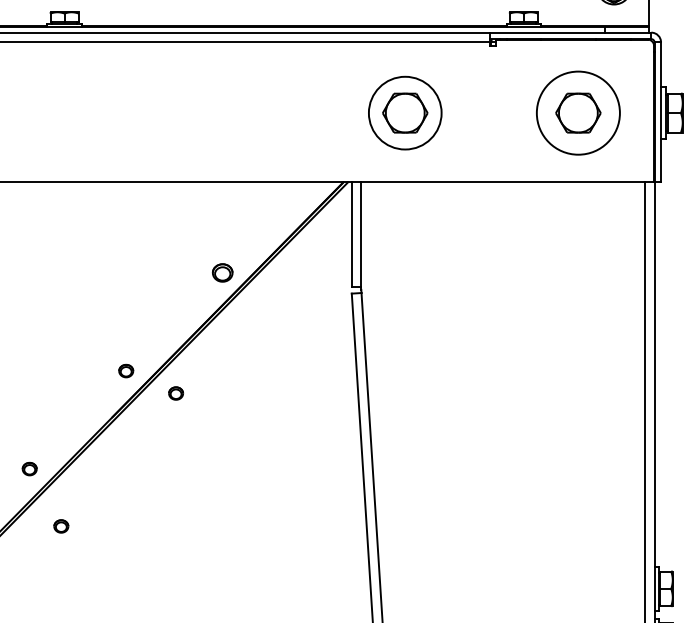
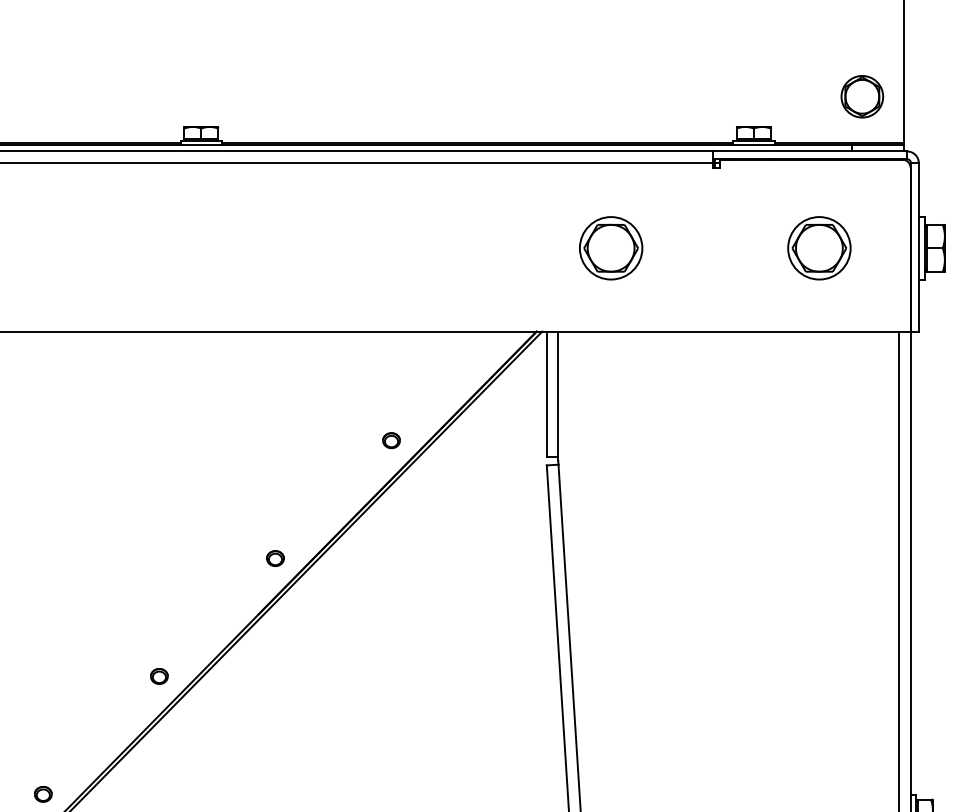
circle: (404, 113) -> (610, 248), size x0.71
circle: (578, 113) -> (819, 248), size x0.62
part: (222, 272) -> (391, 440), size x0.71
part: (176, 393) -> (335, 585), removed
part: (61, 526) -> (197, 745), removed

